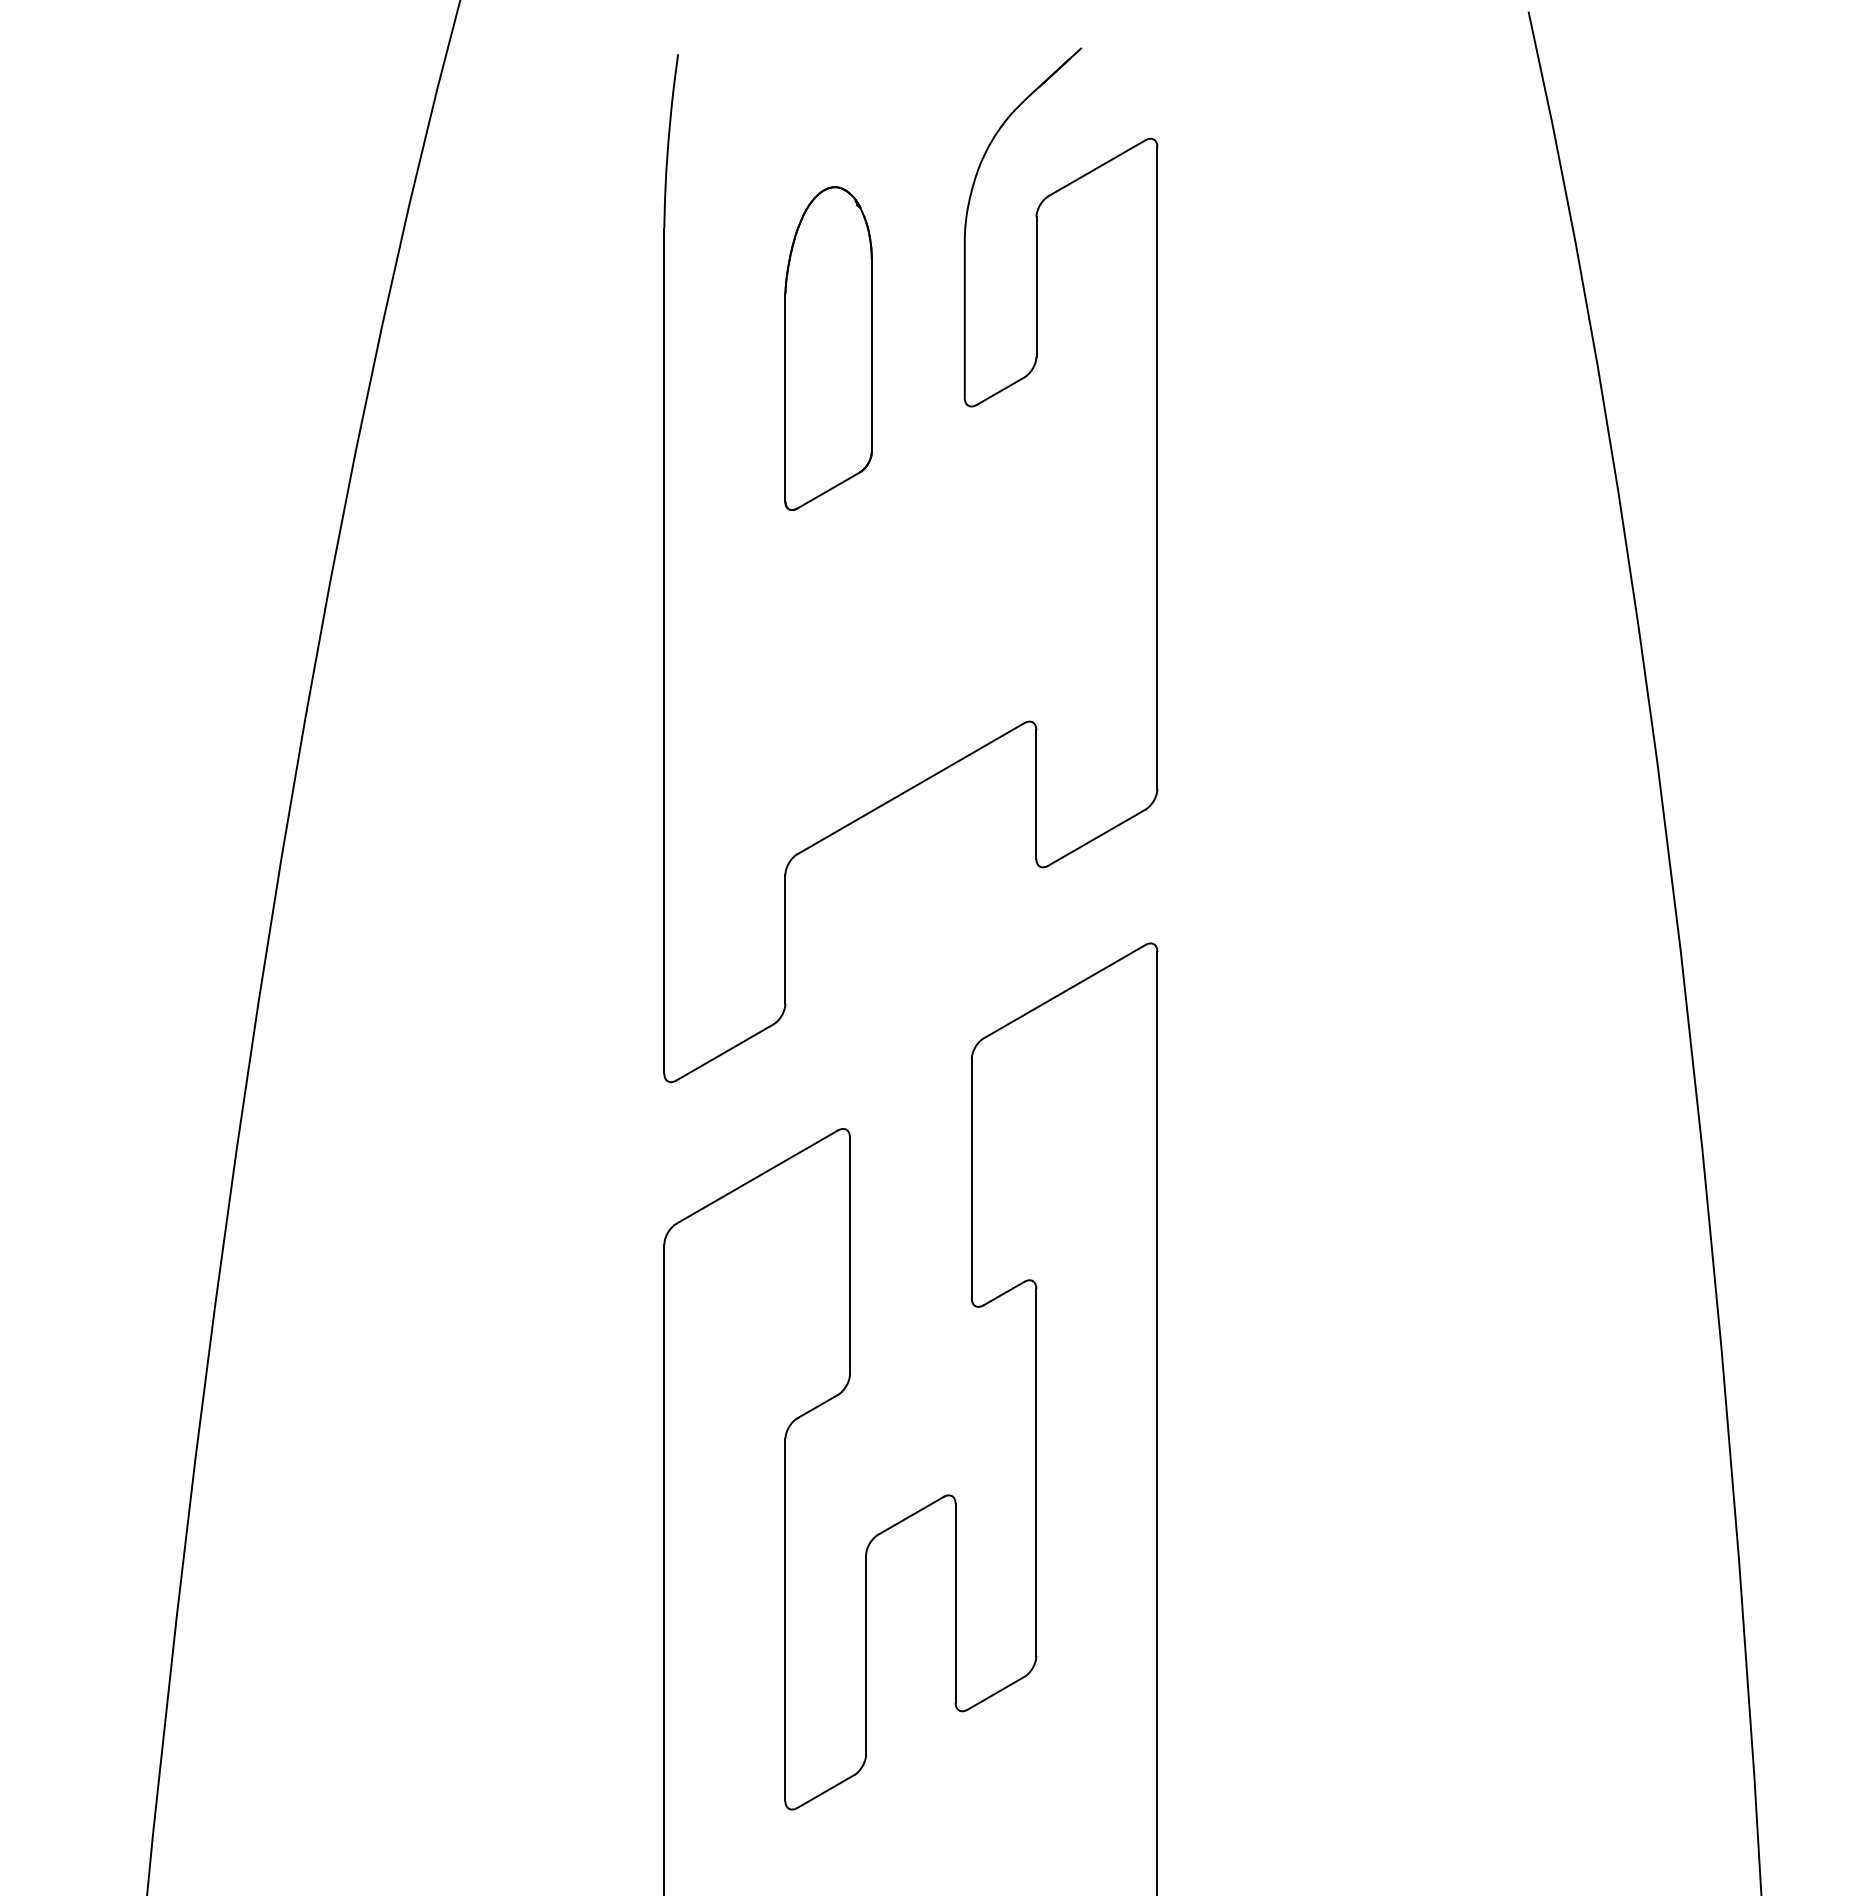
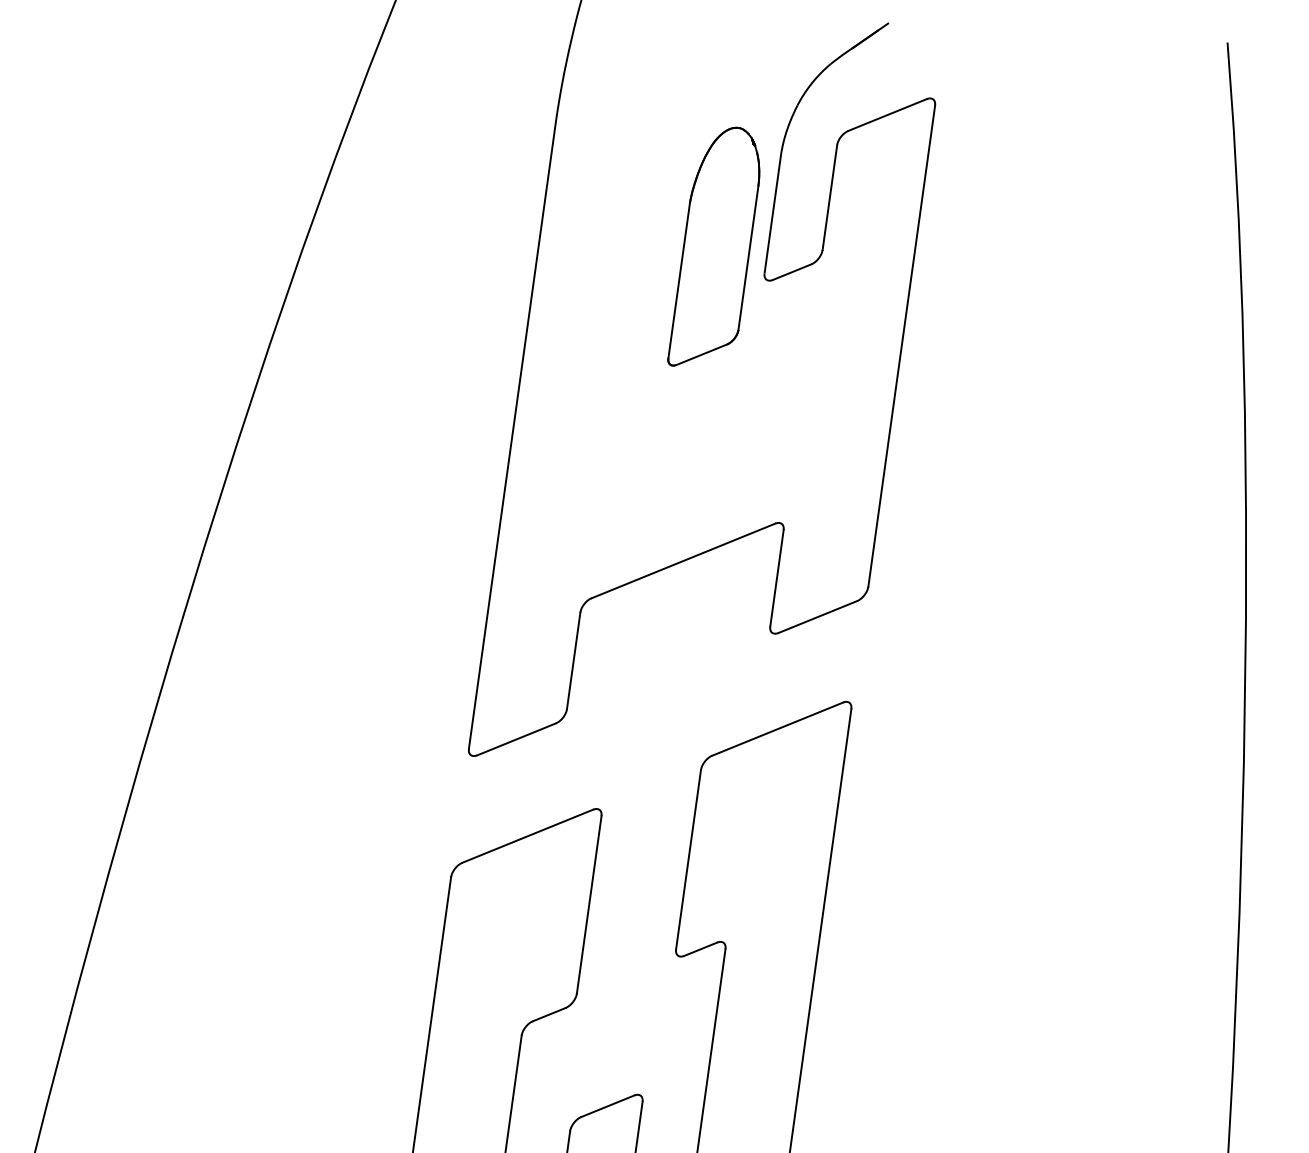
part: (828, 348) -> (716, 248), moved

